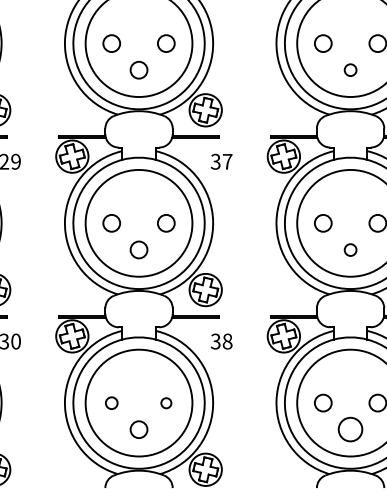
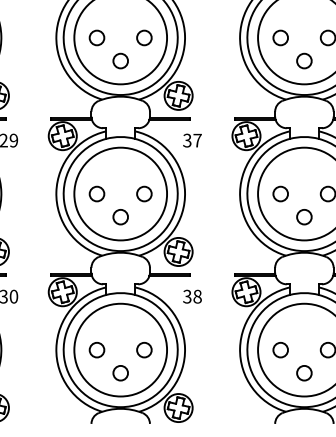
circle: (350, 69) -> (304, 60), size x1.43
circle: (350, 250) -> (304, 217), size x1.43
circle: (111, 403) -> (96, 350), size x1.43
circle: (166, 403) -> (144, 350), size x1.67
circle: (350, 429) -> (304, 373), size x0.71

